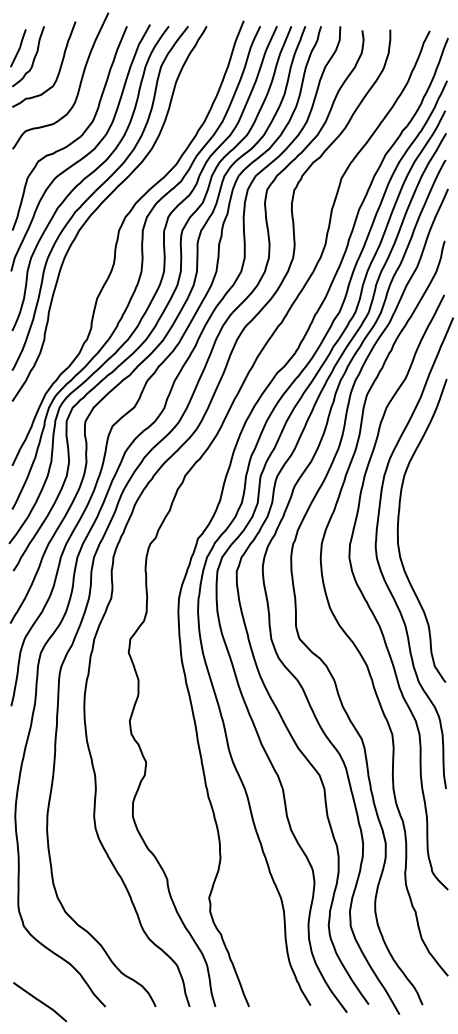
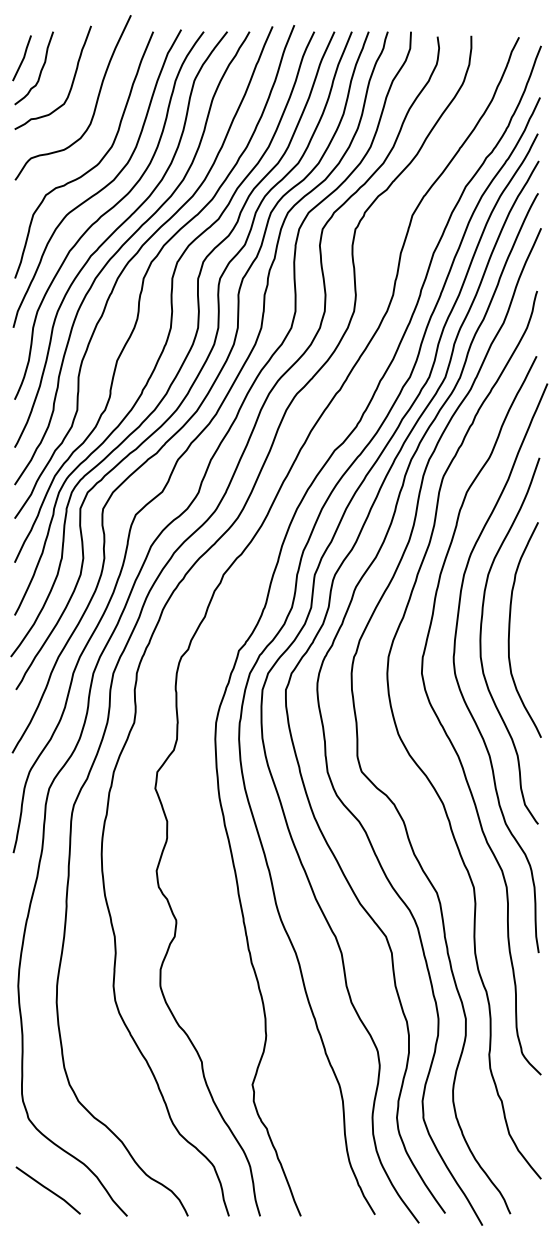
curve: (108, 215) -> (131, 260), added
curve: (422, 521) -> (510, 629), added
line: (39, 1001) -> (47, 1189), moved

